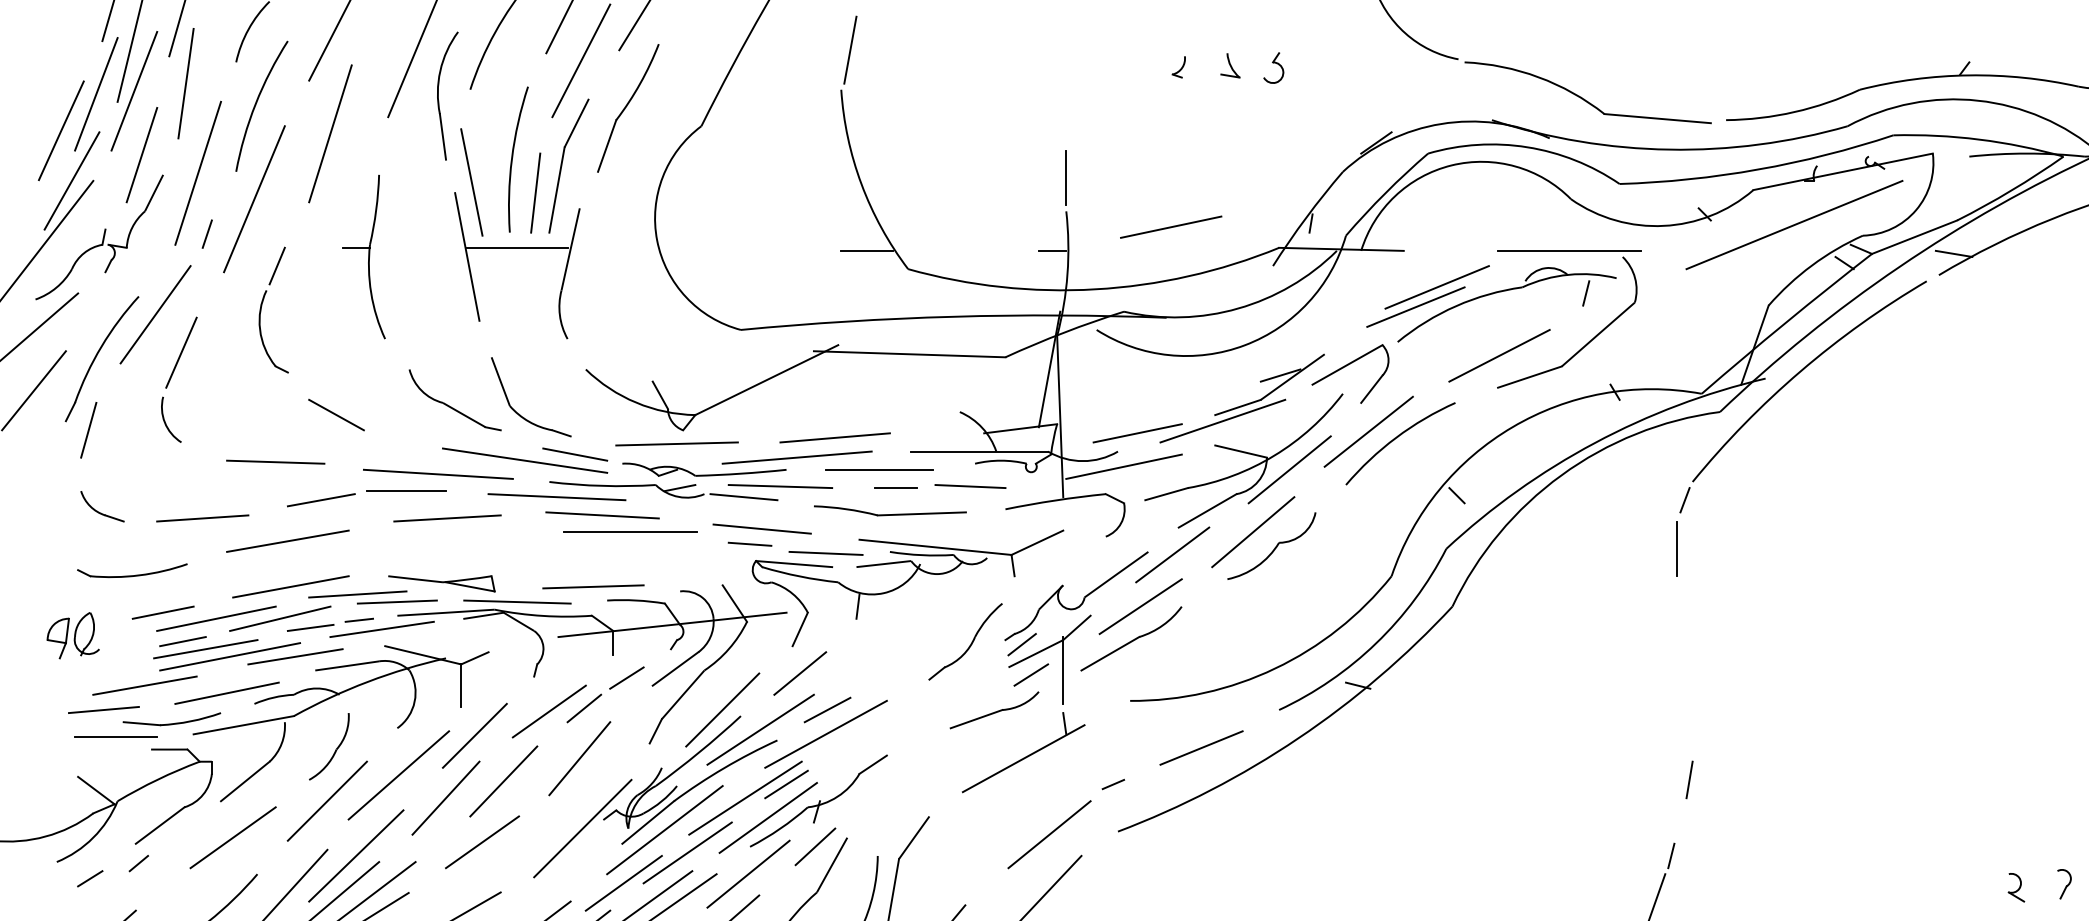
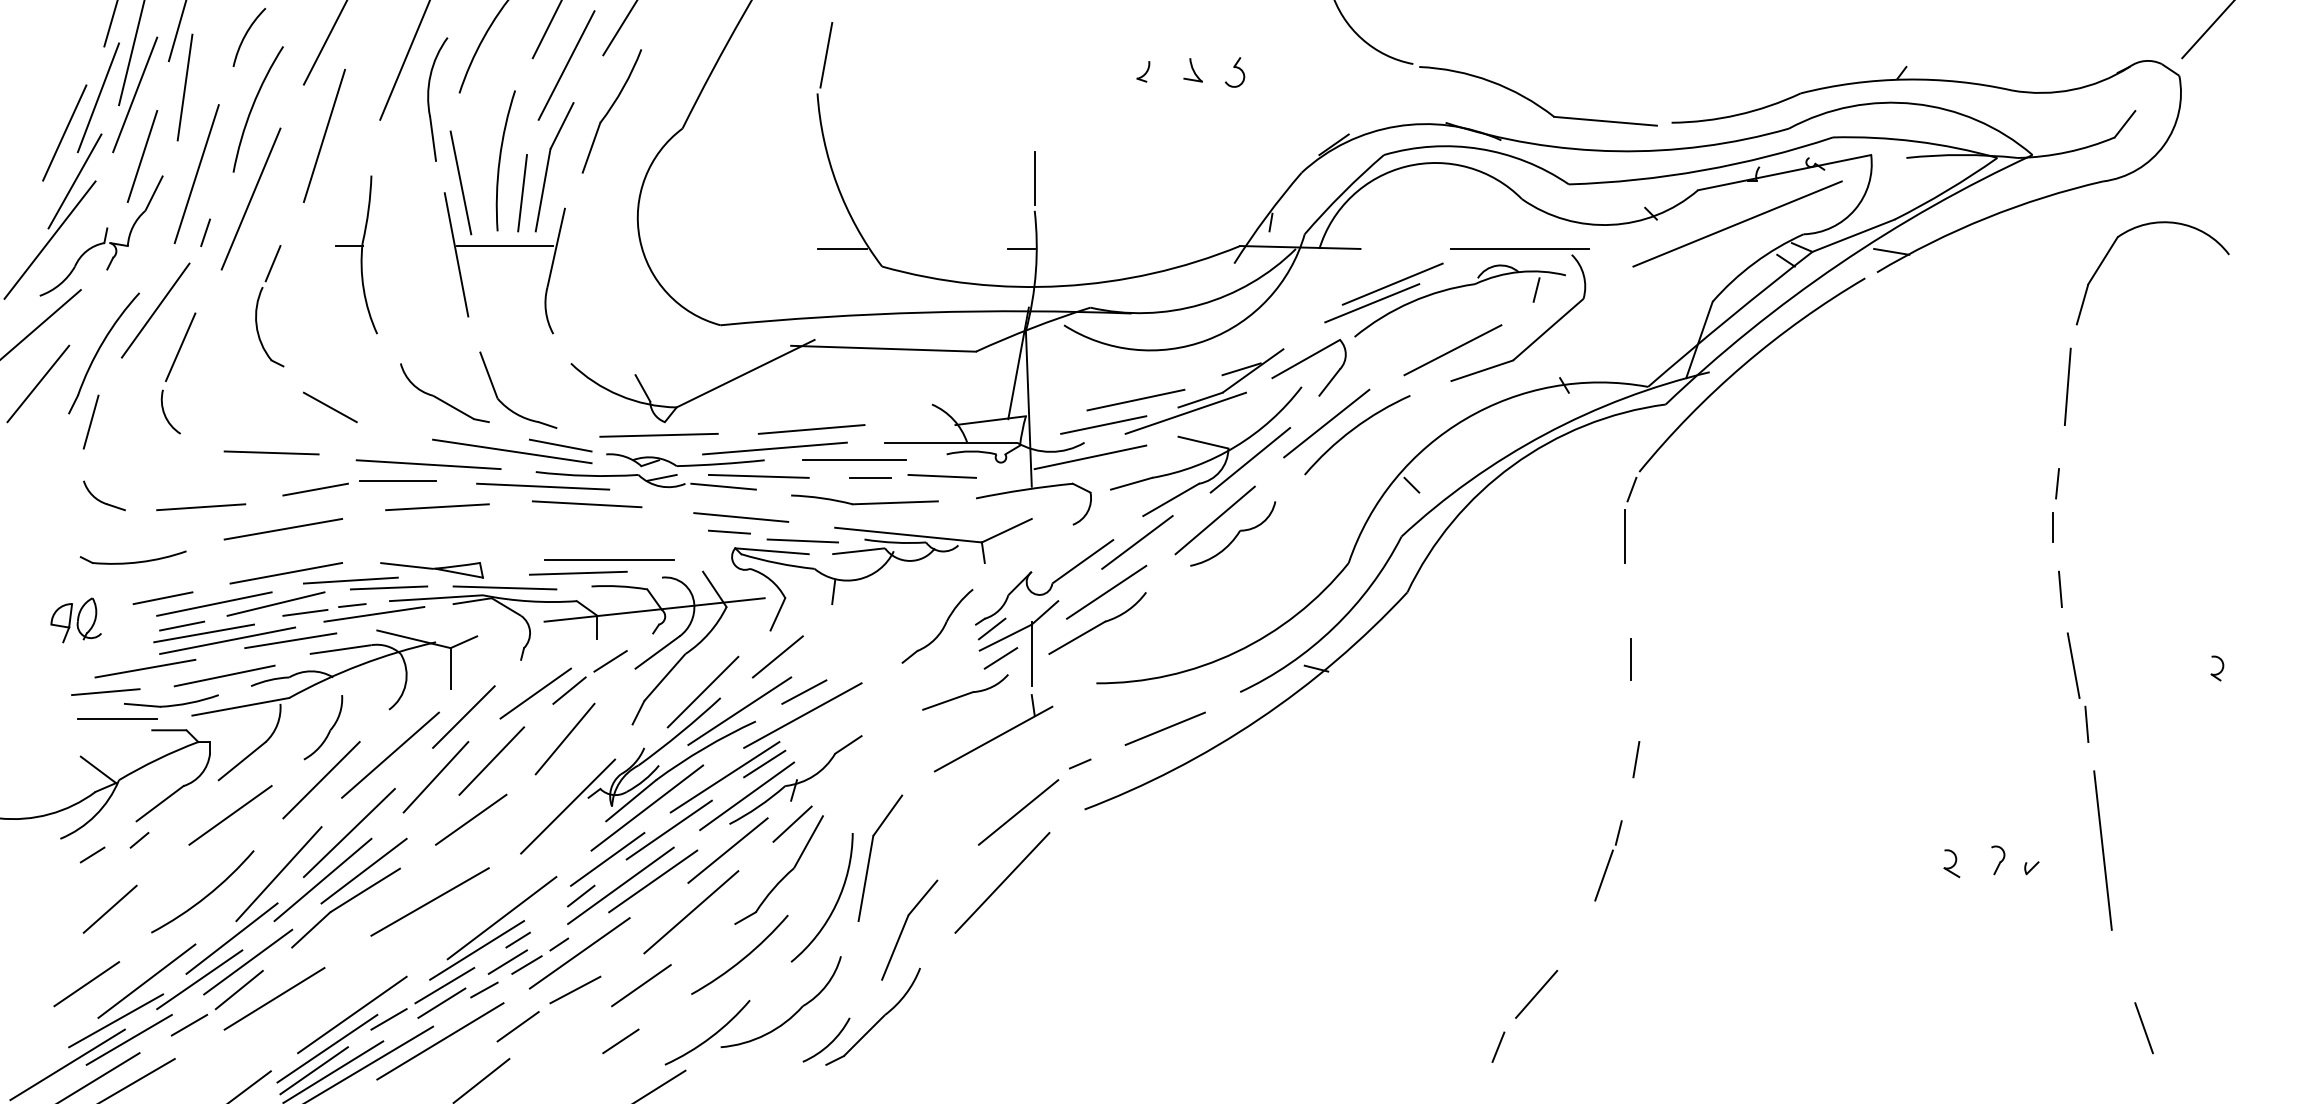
line: (1170, 226) -> (1135, 399), moved
line: (630, 531) -> (609, 559), moved
line: (1683, 676) -> (1630, 659), added

